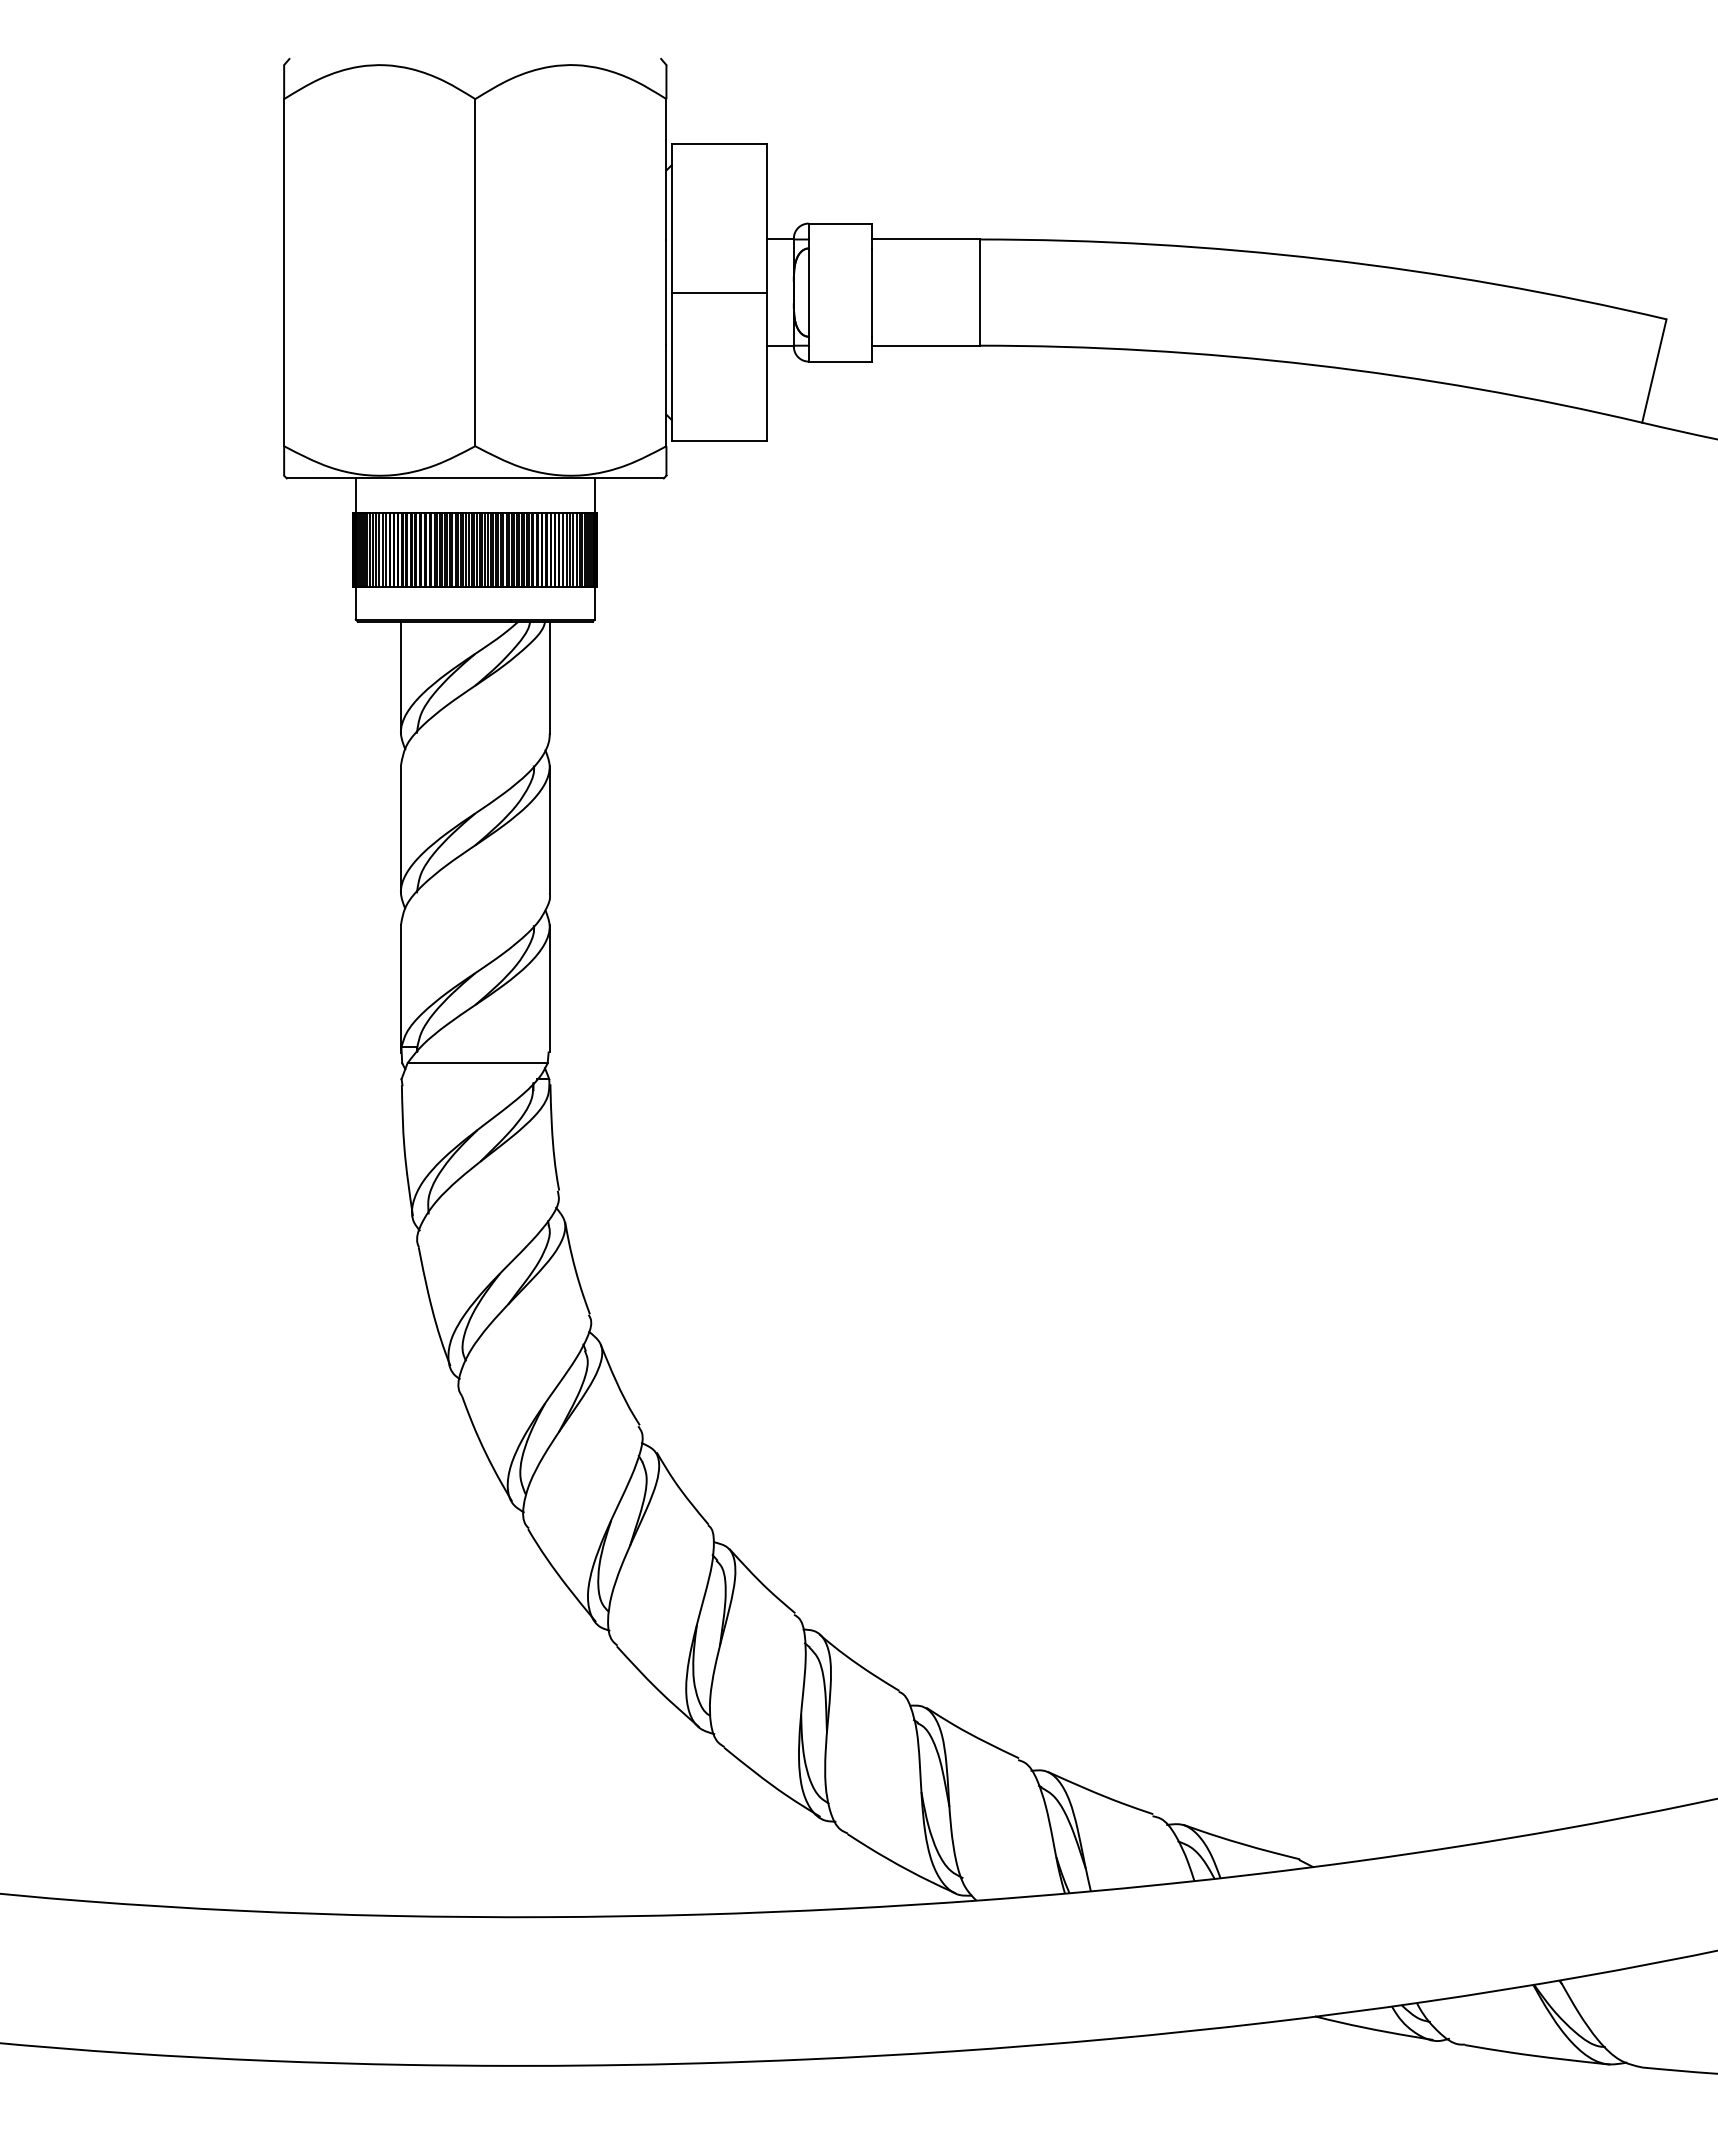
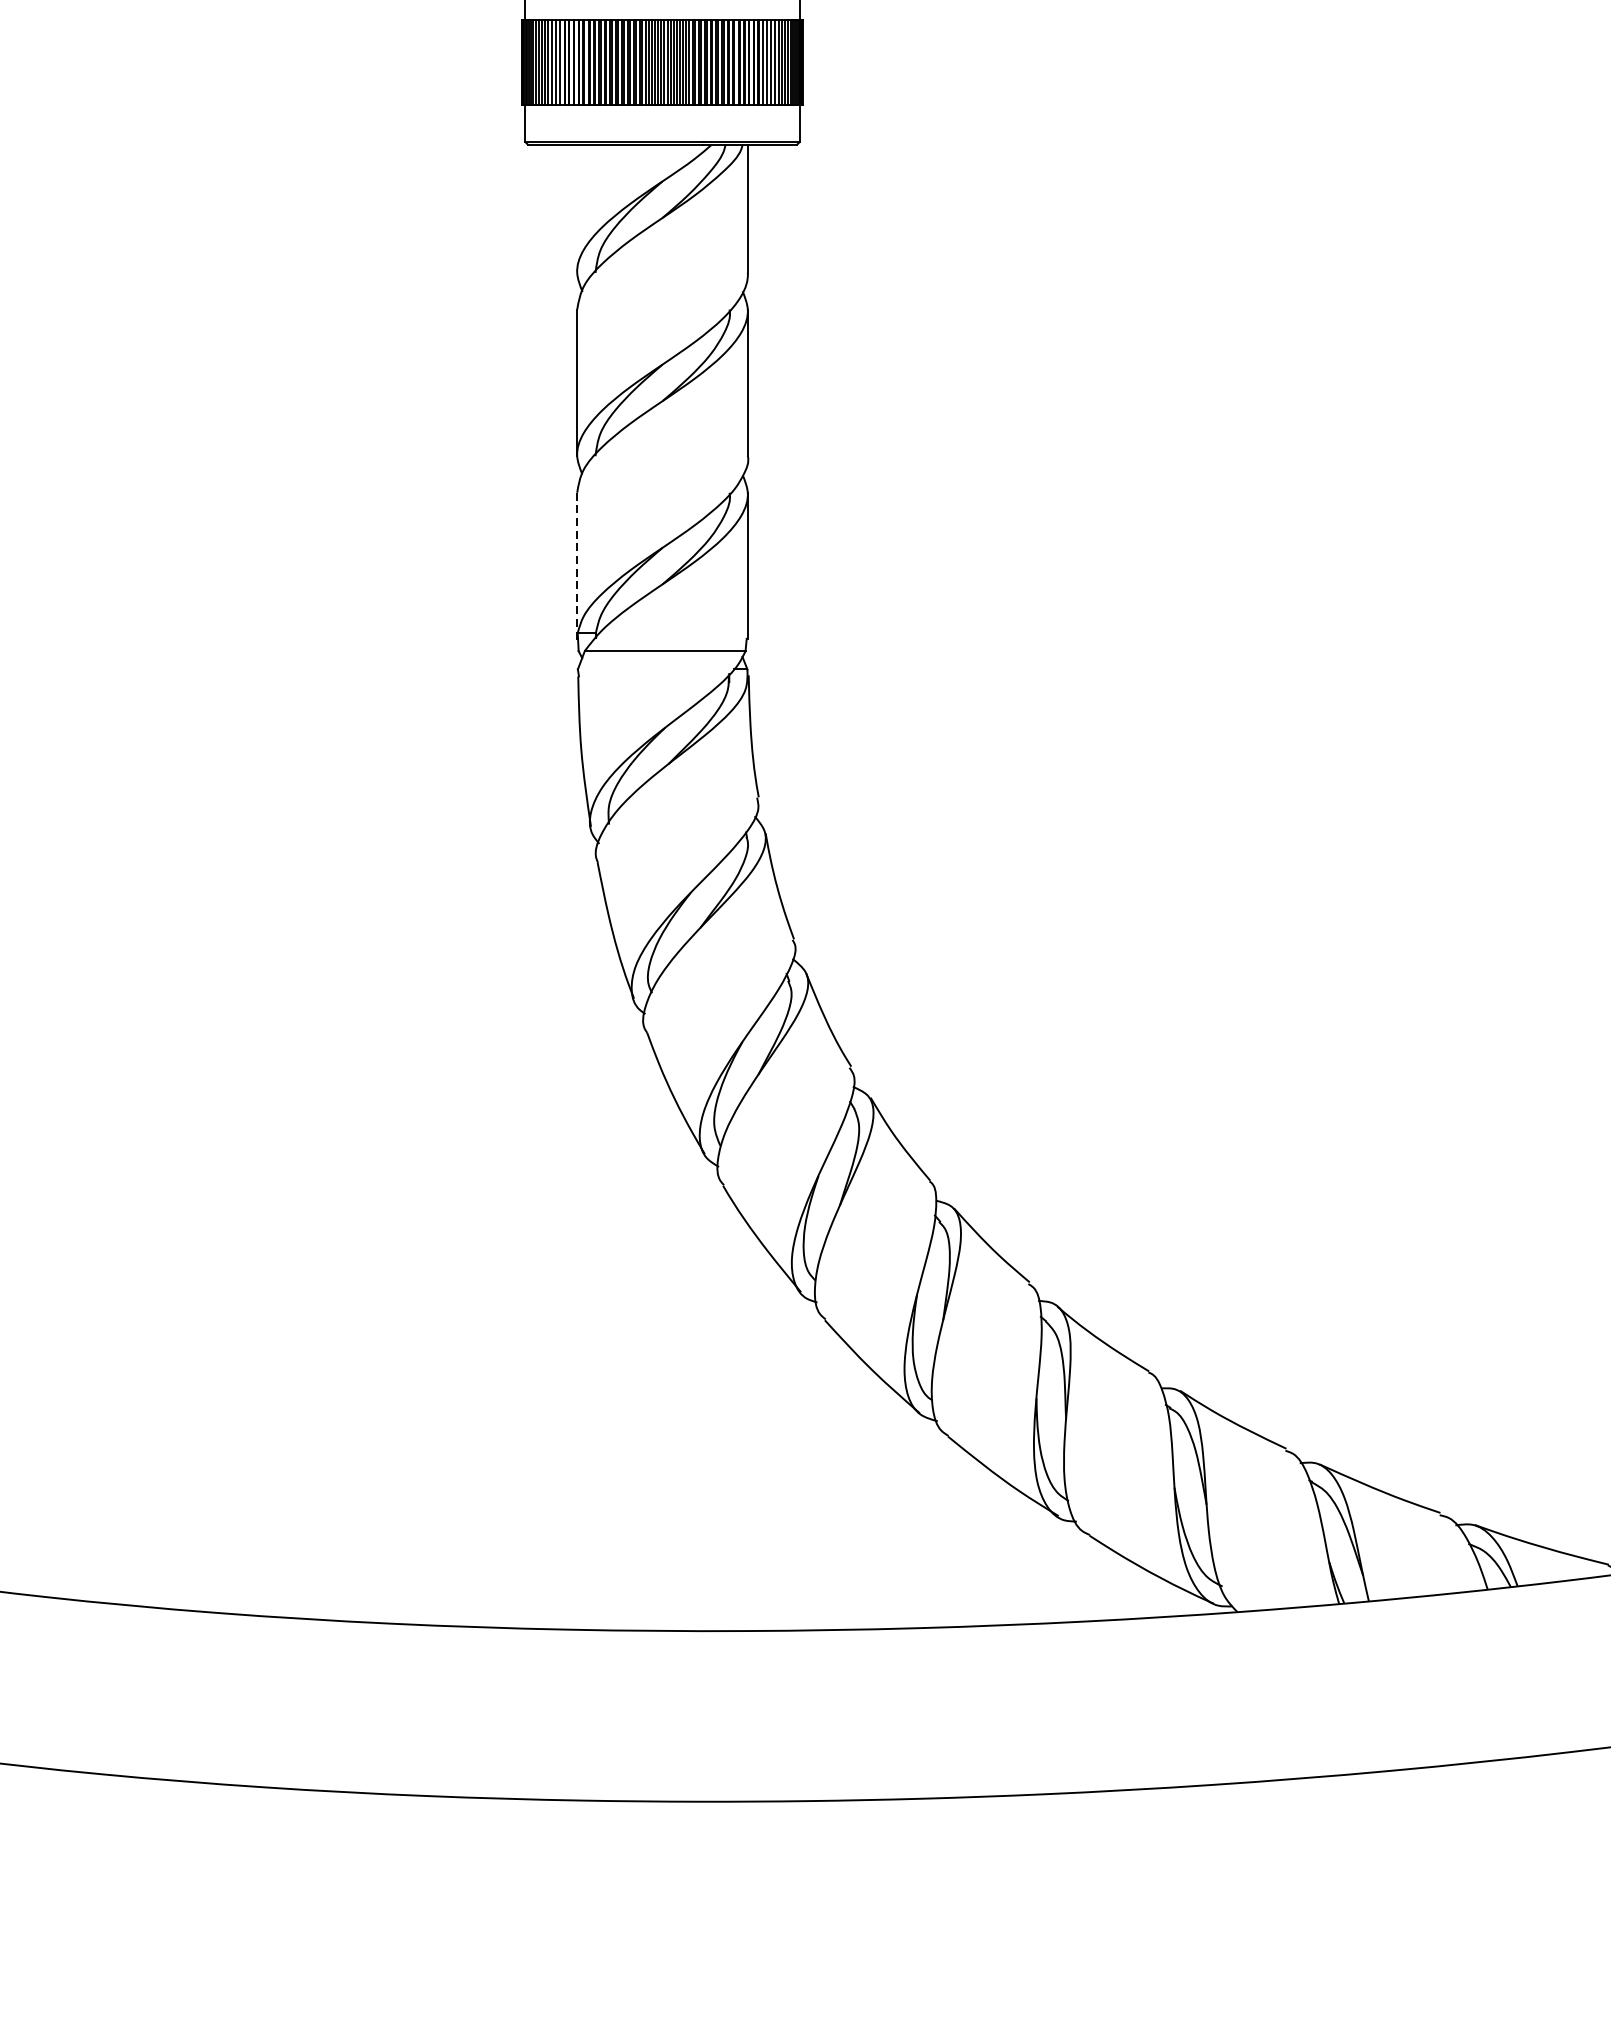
line: (400, 677) -> (576, 208), removed
line: (400, 989) -> (576, 566), solid -> dashed

